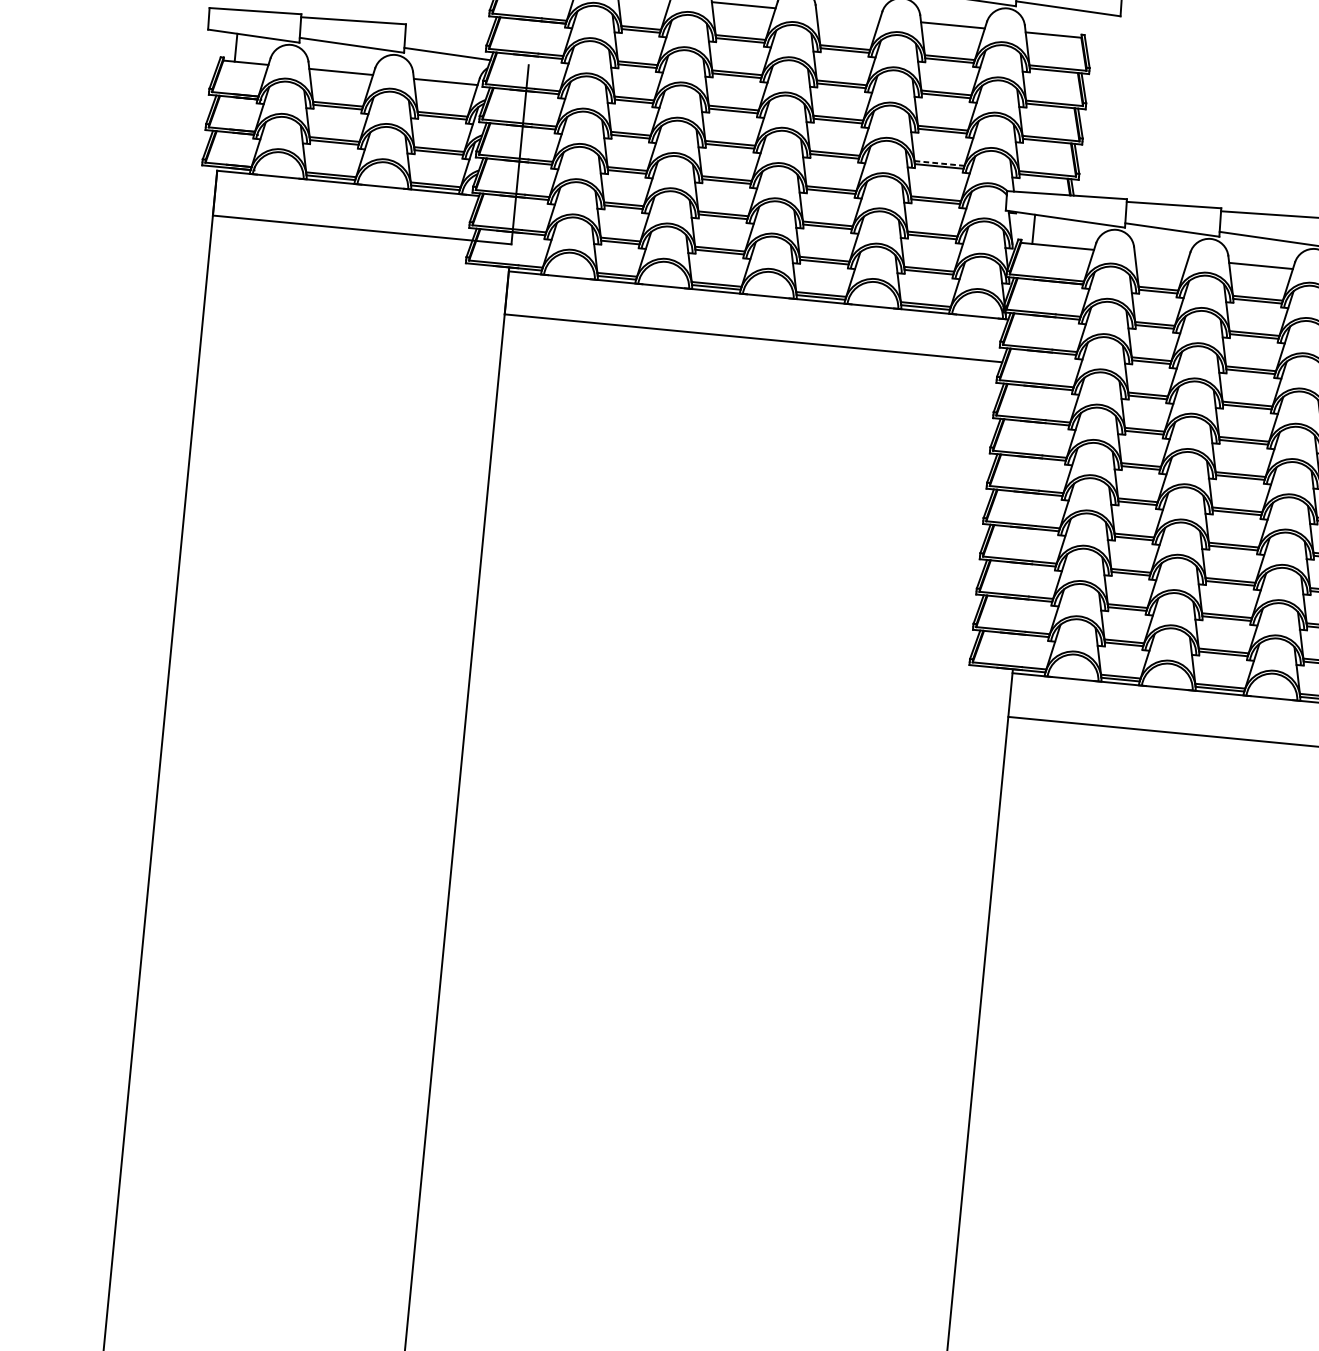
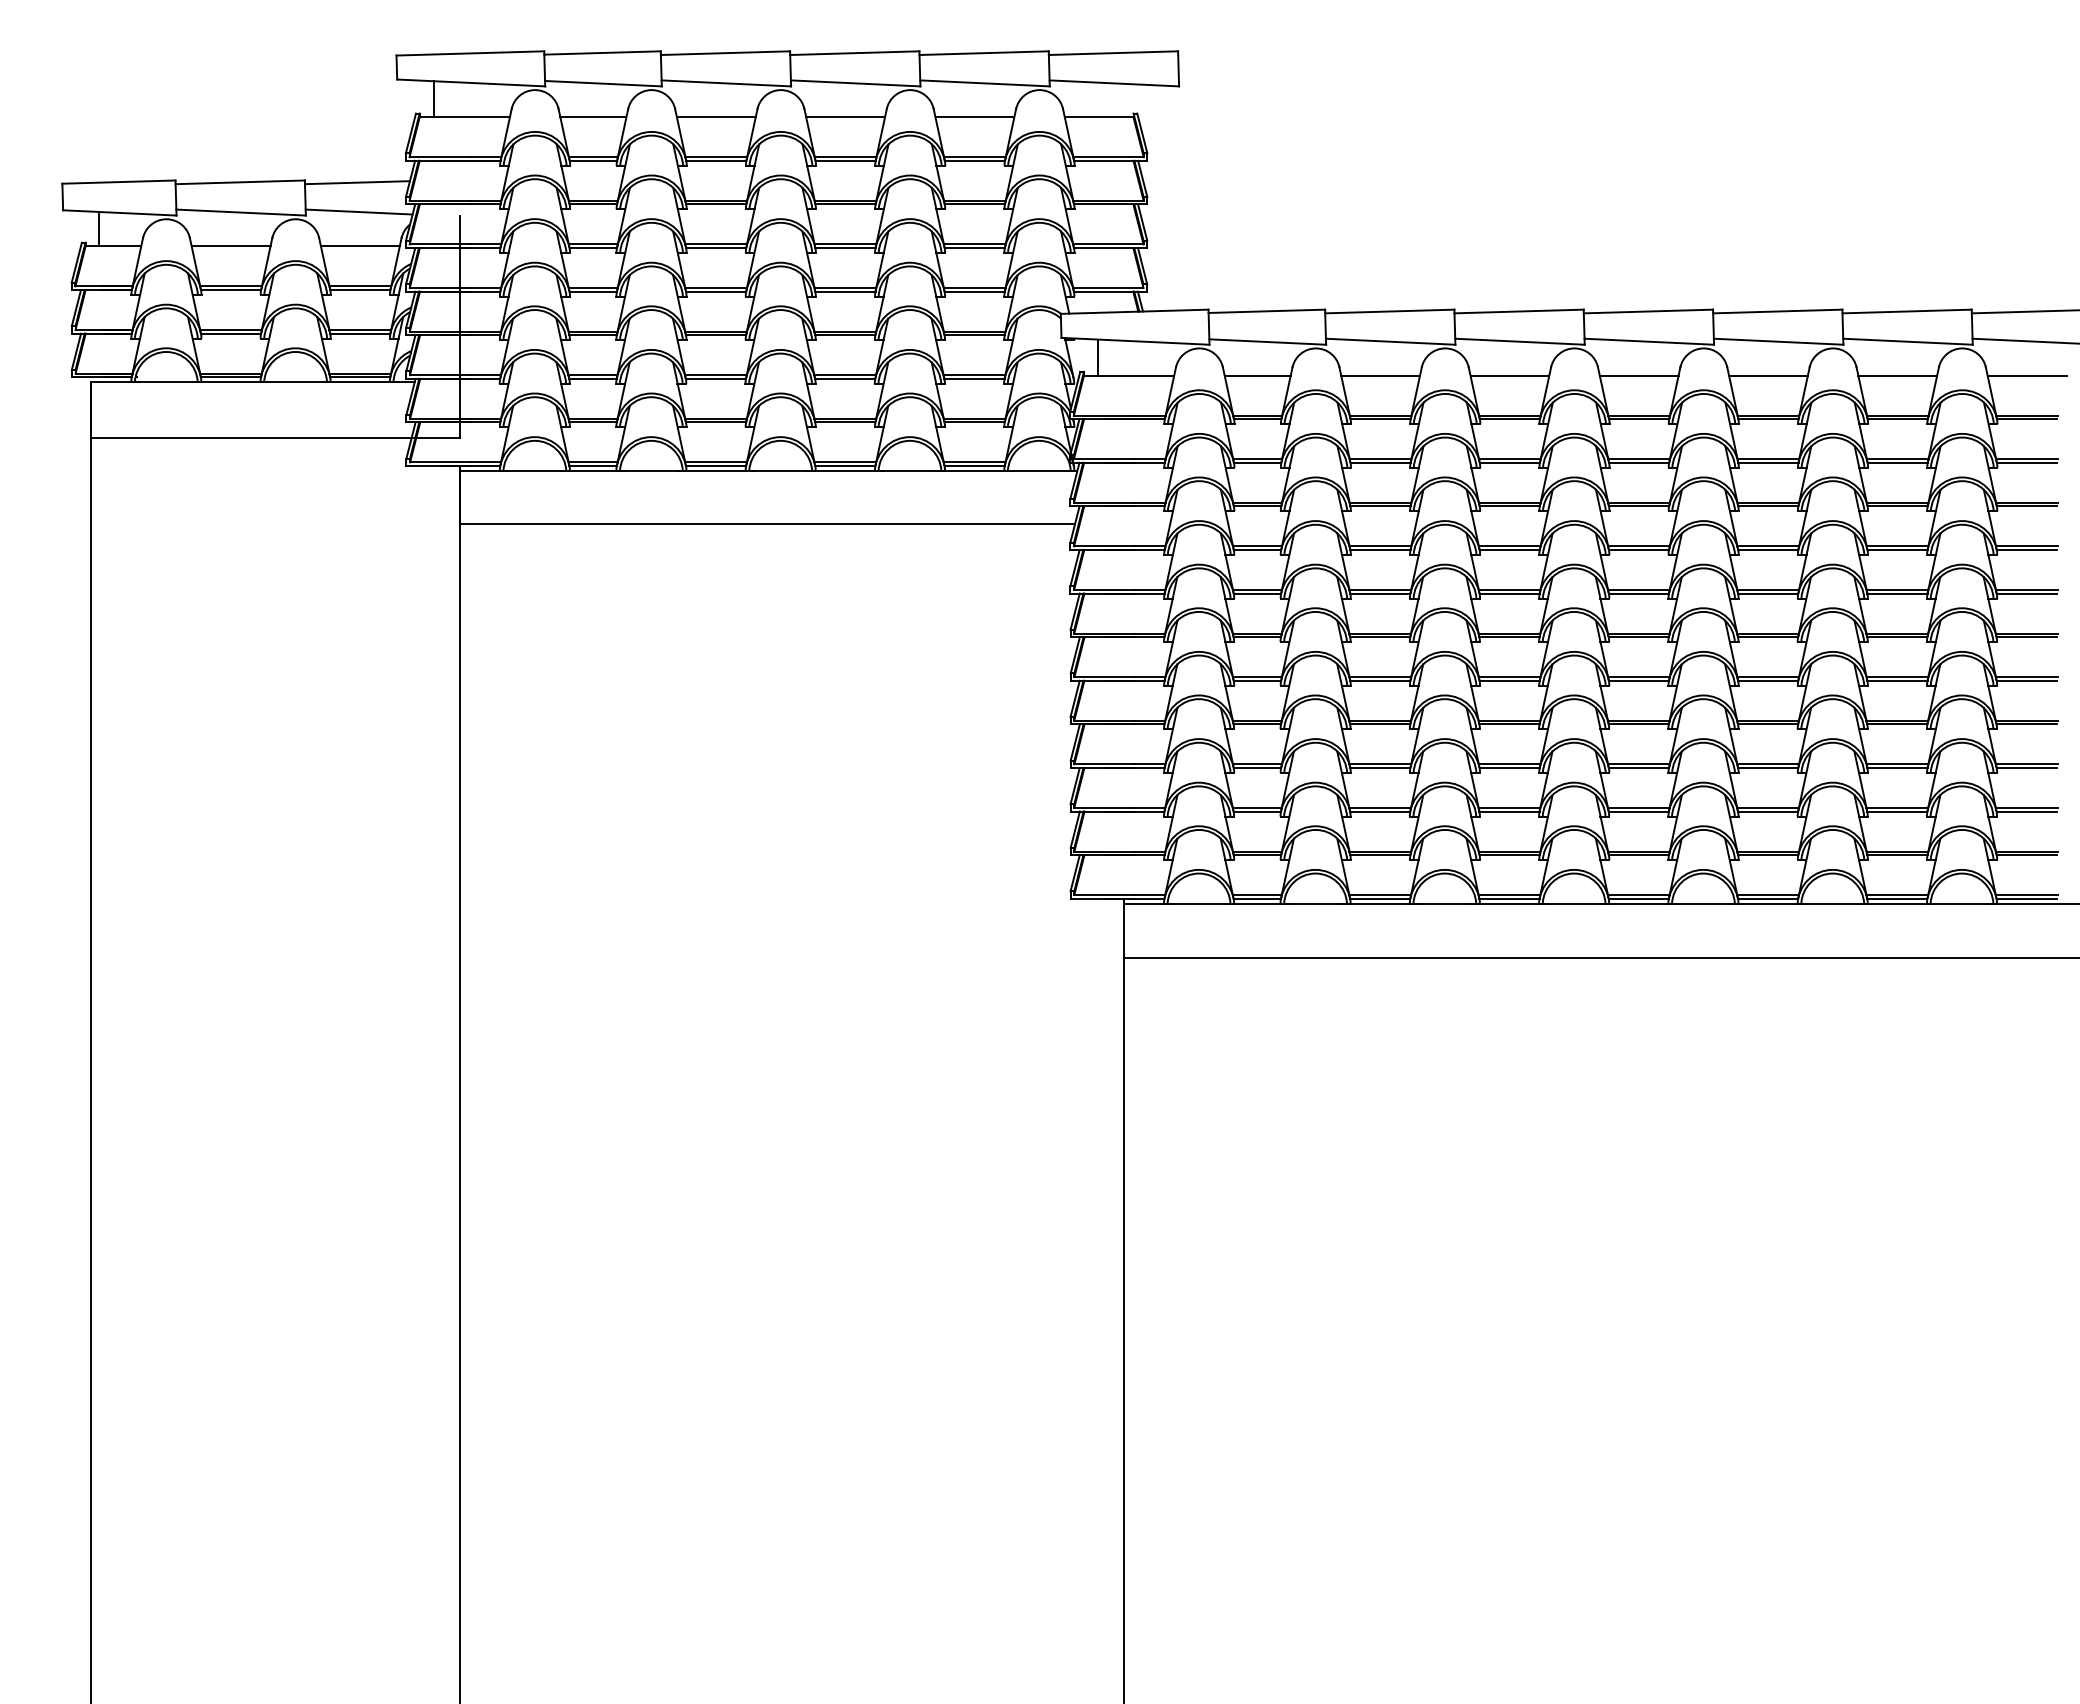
line: (848, 15) -> (845, 117), added
line: (447, 29) -> (356, 182), added
line: (939, 163) -> (974, 287), dashed -> solid
line: (1161, 256) -> (1257, 375), added

